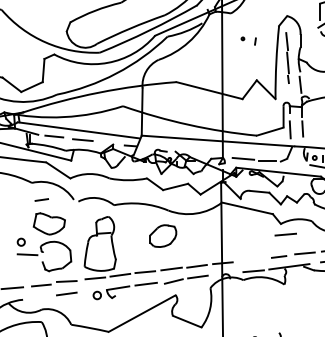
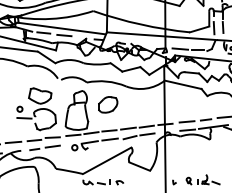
line: (41, 199) -> (34, 149), moved
line: (285, 234) -> (186, 121), moved
part: (163, 235) -> (108, 104), moved

